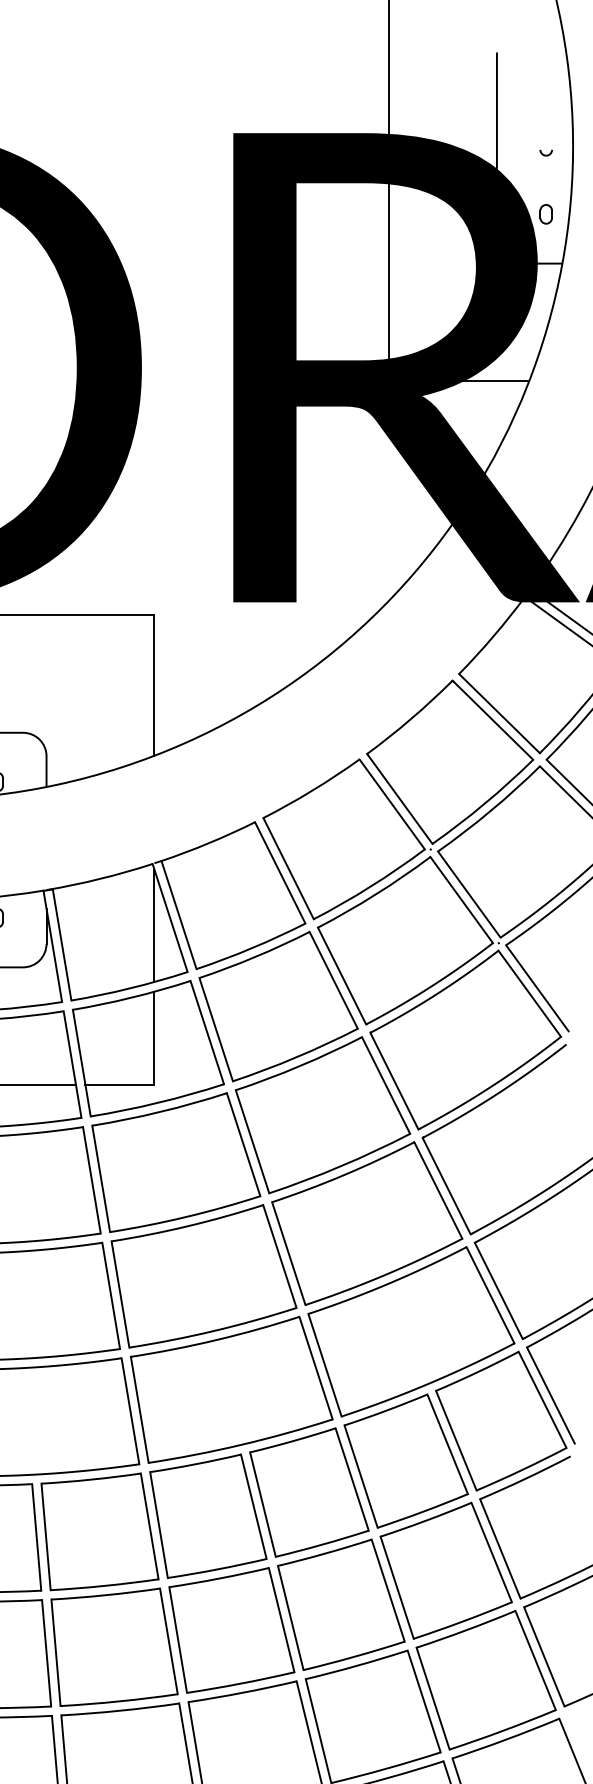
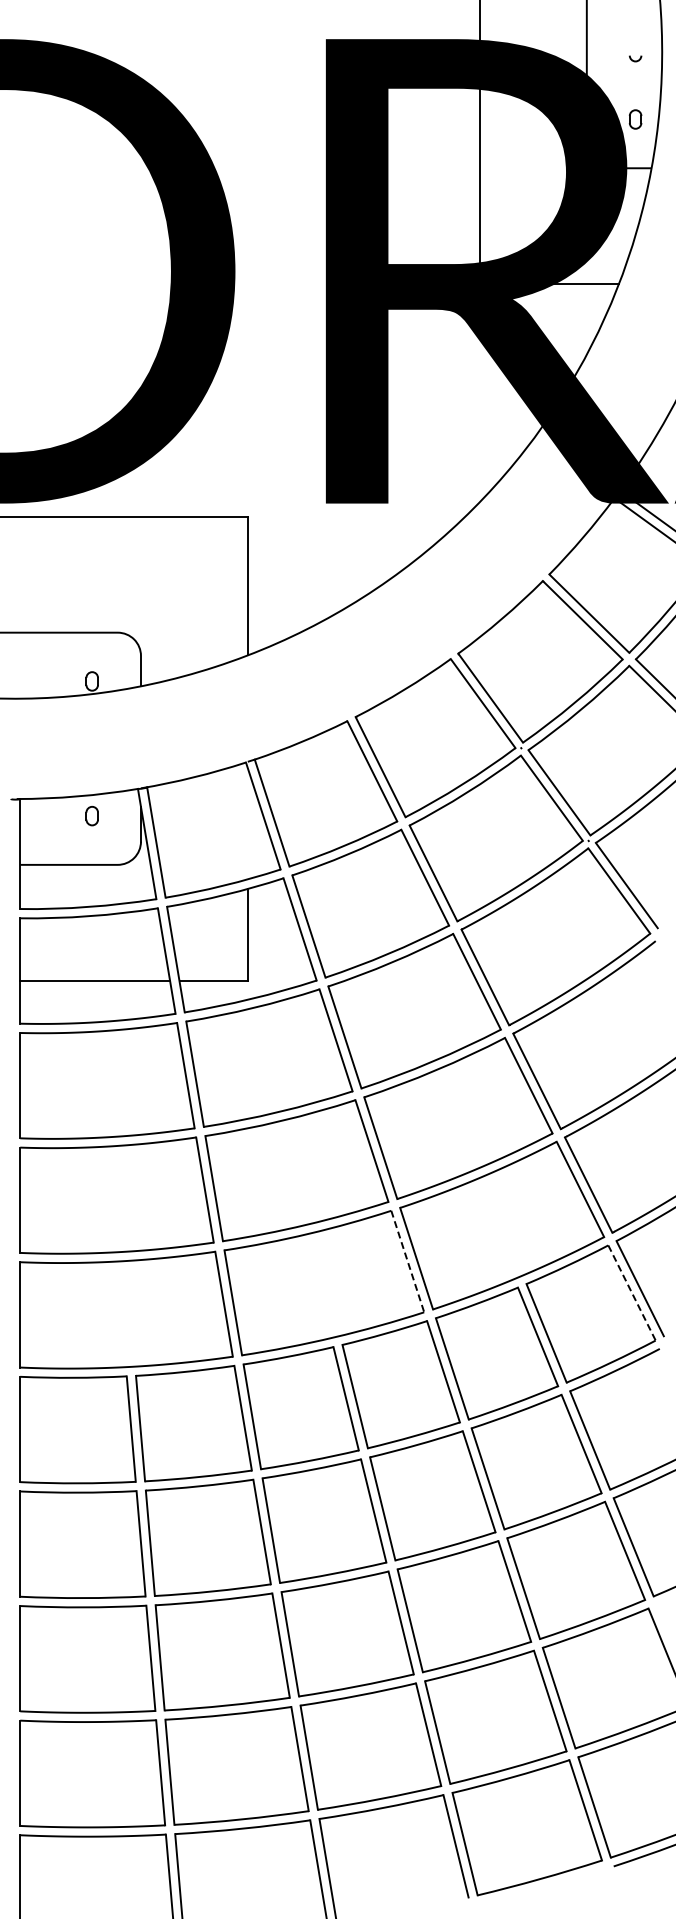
line: (154, 925) -> (247, 823), removed
line: (315, 1369) -> (407, 1262), solid -> dashed
line: (543, 1400) -> (632, 1293), solid -> dashed

